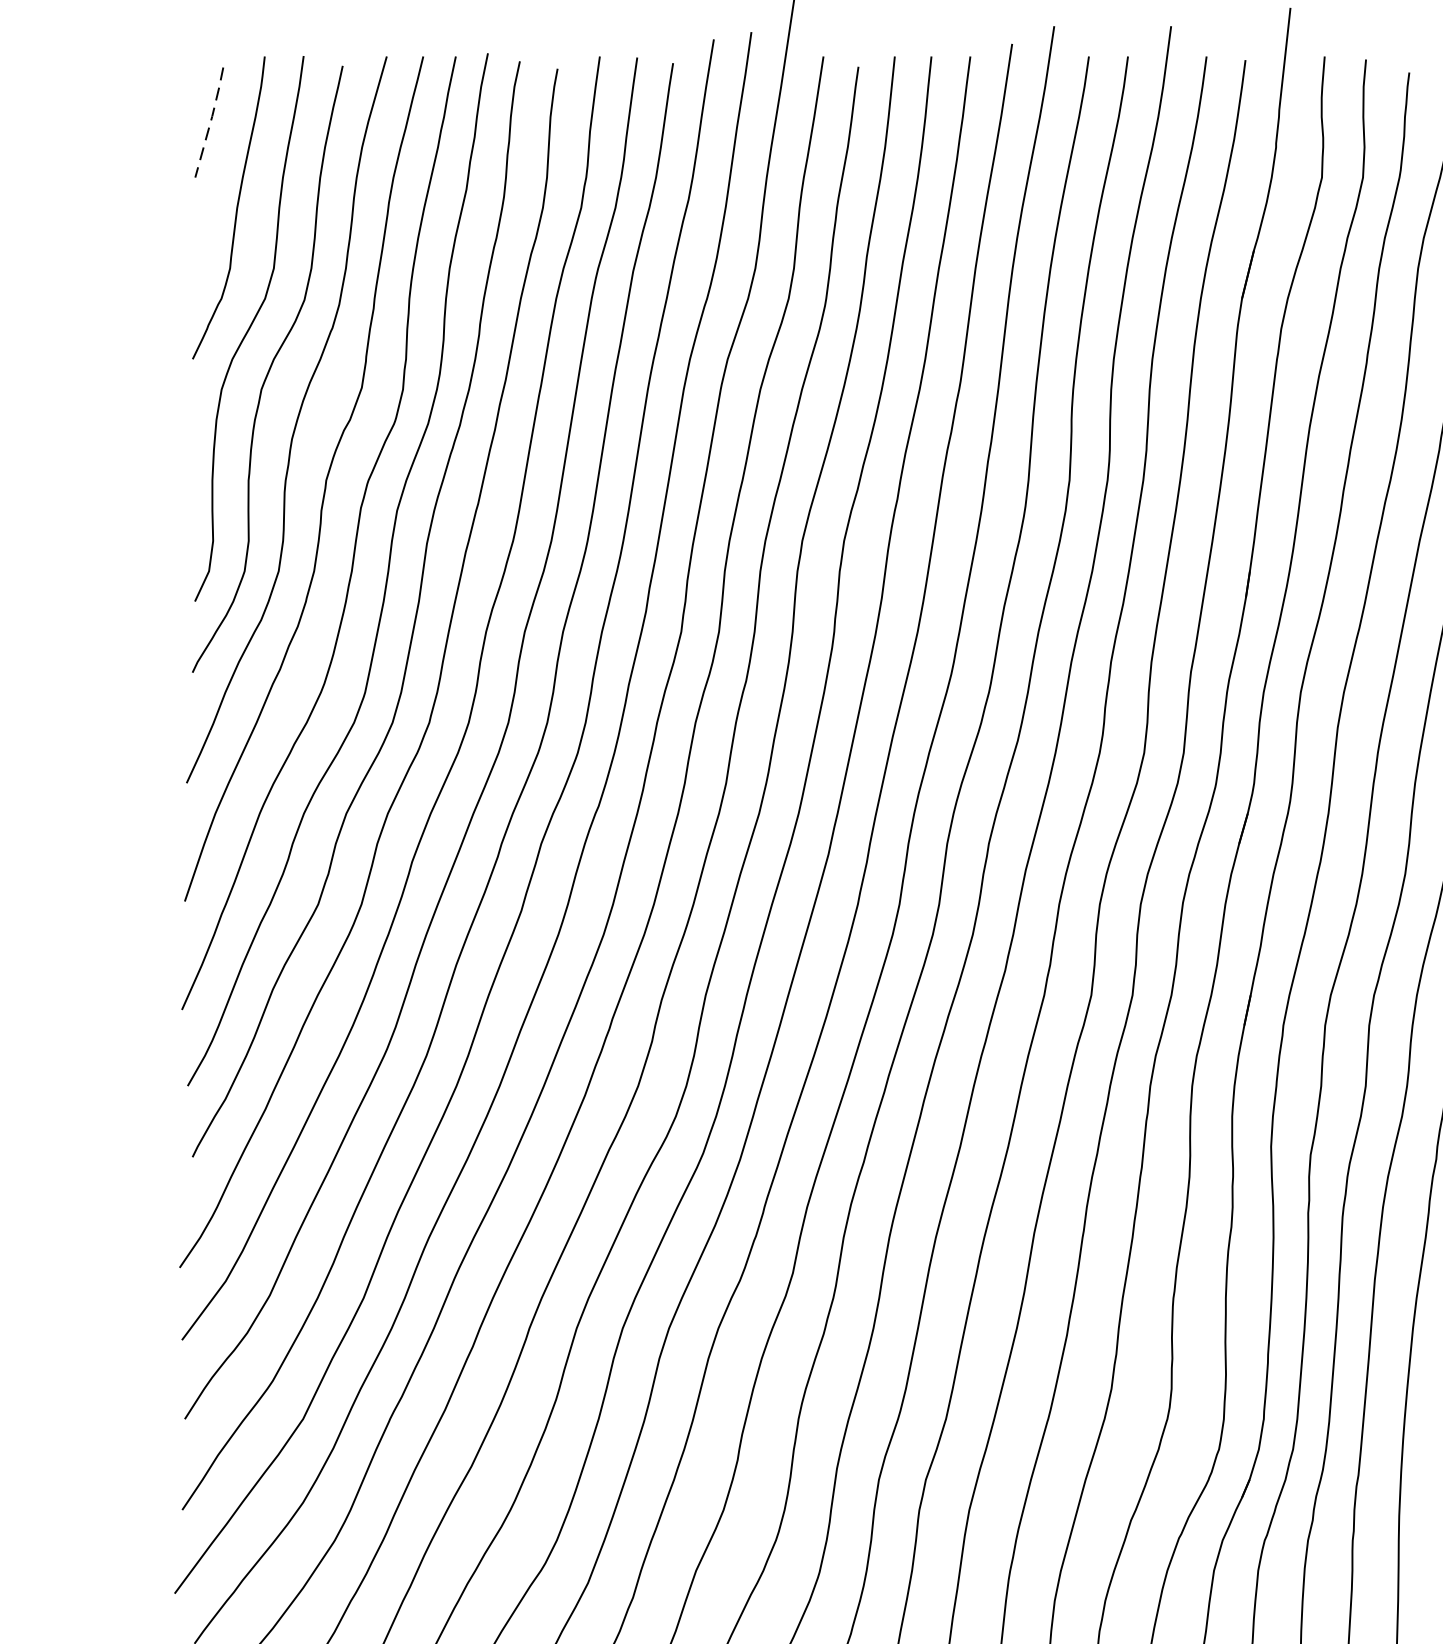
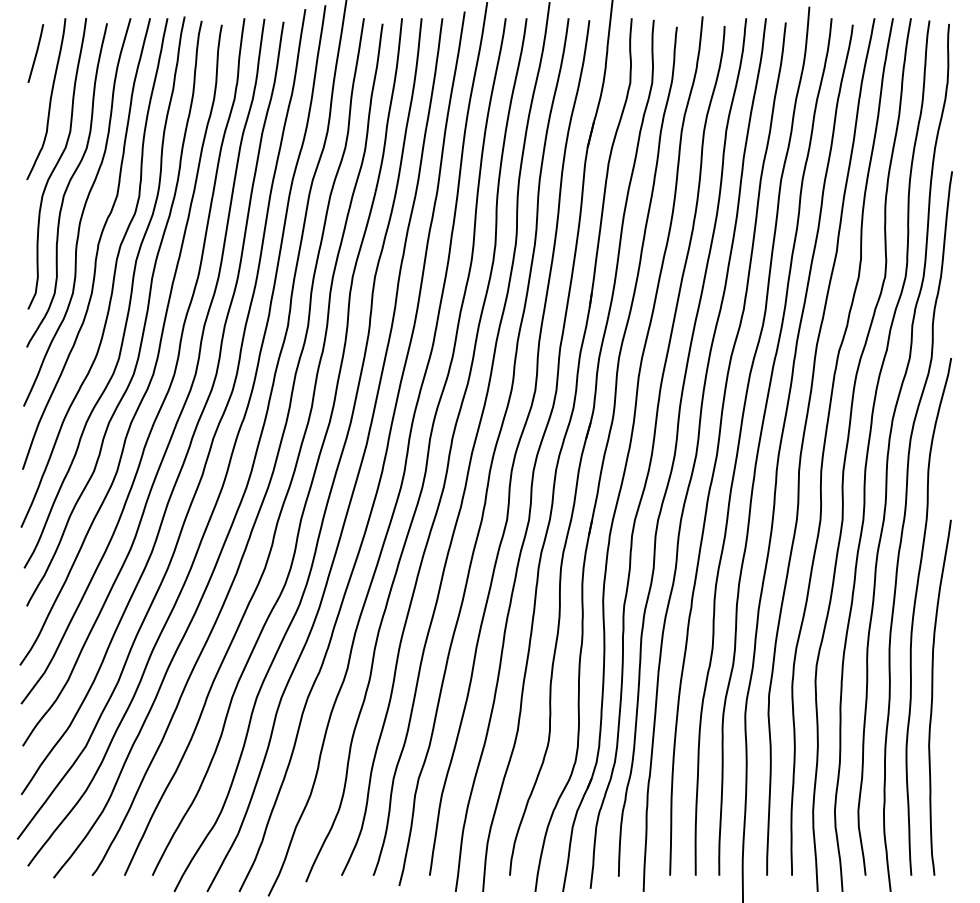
line: (210, 120) -> (36, 52), dashed -> solid

